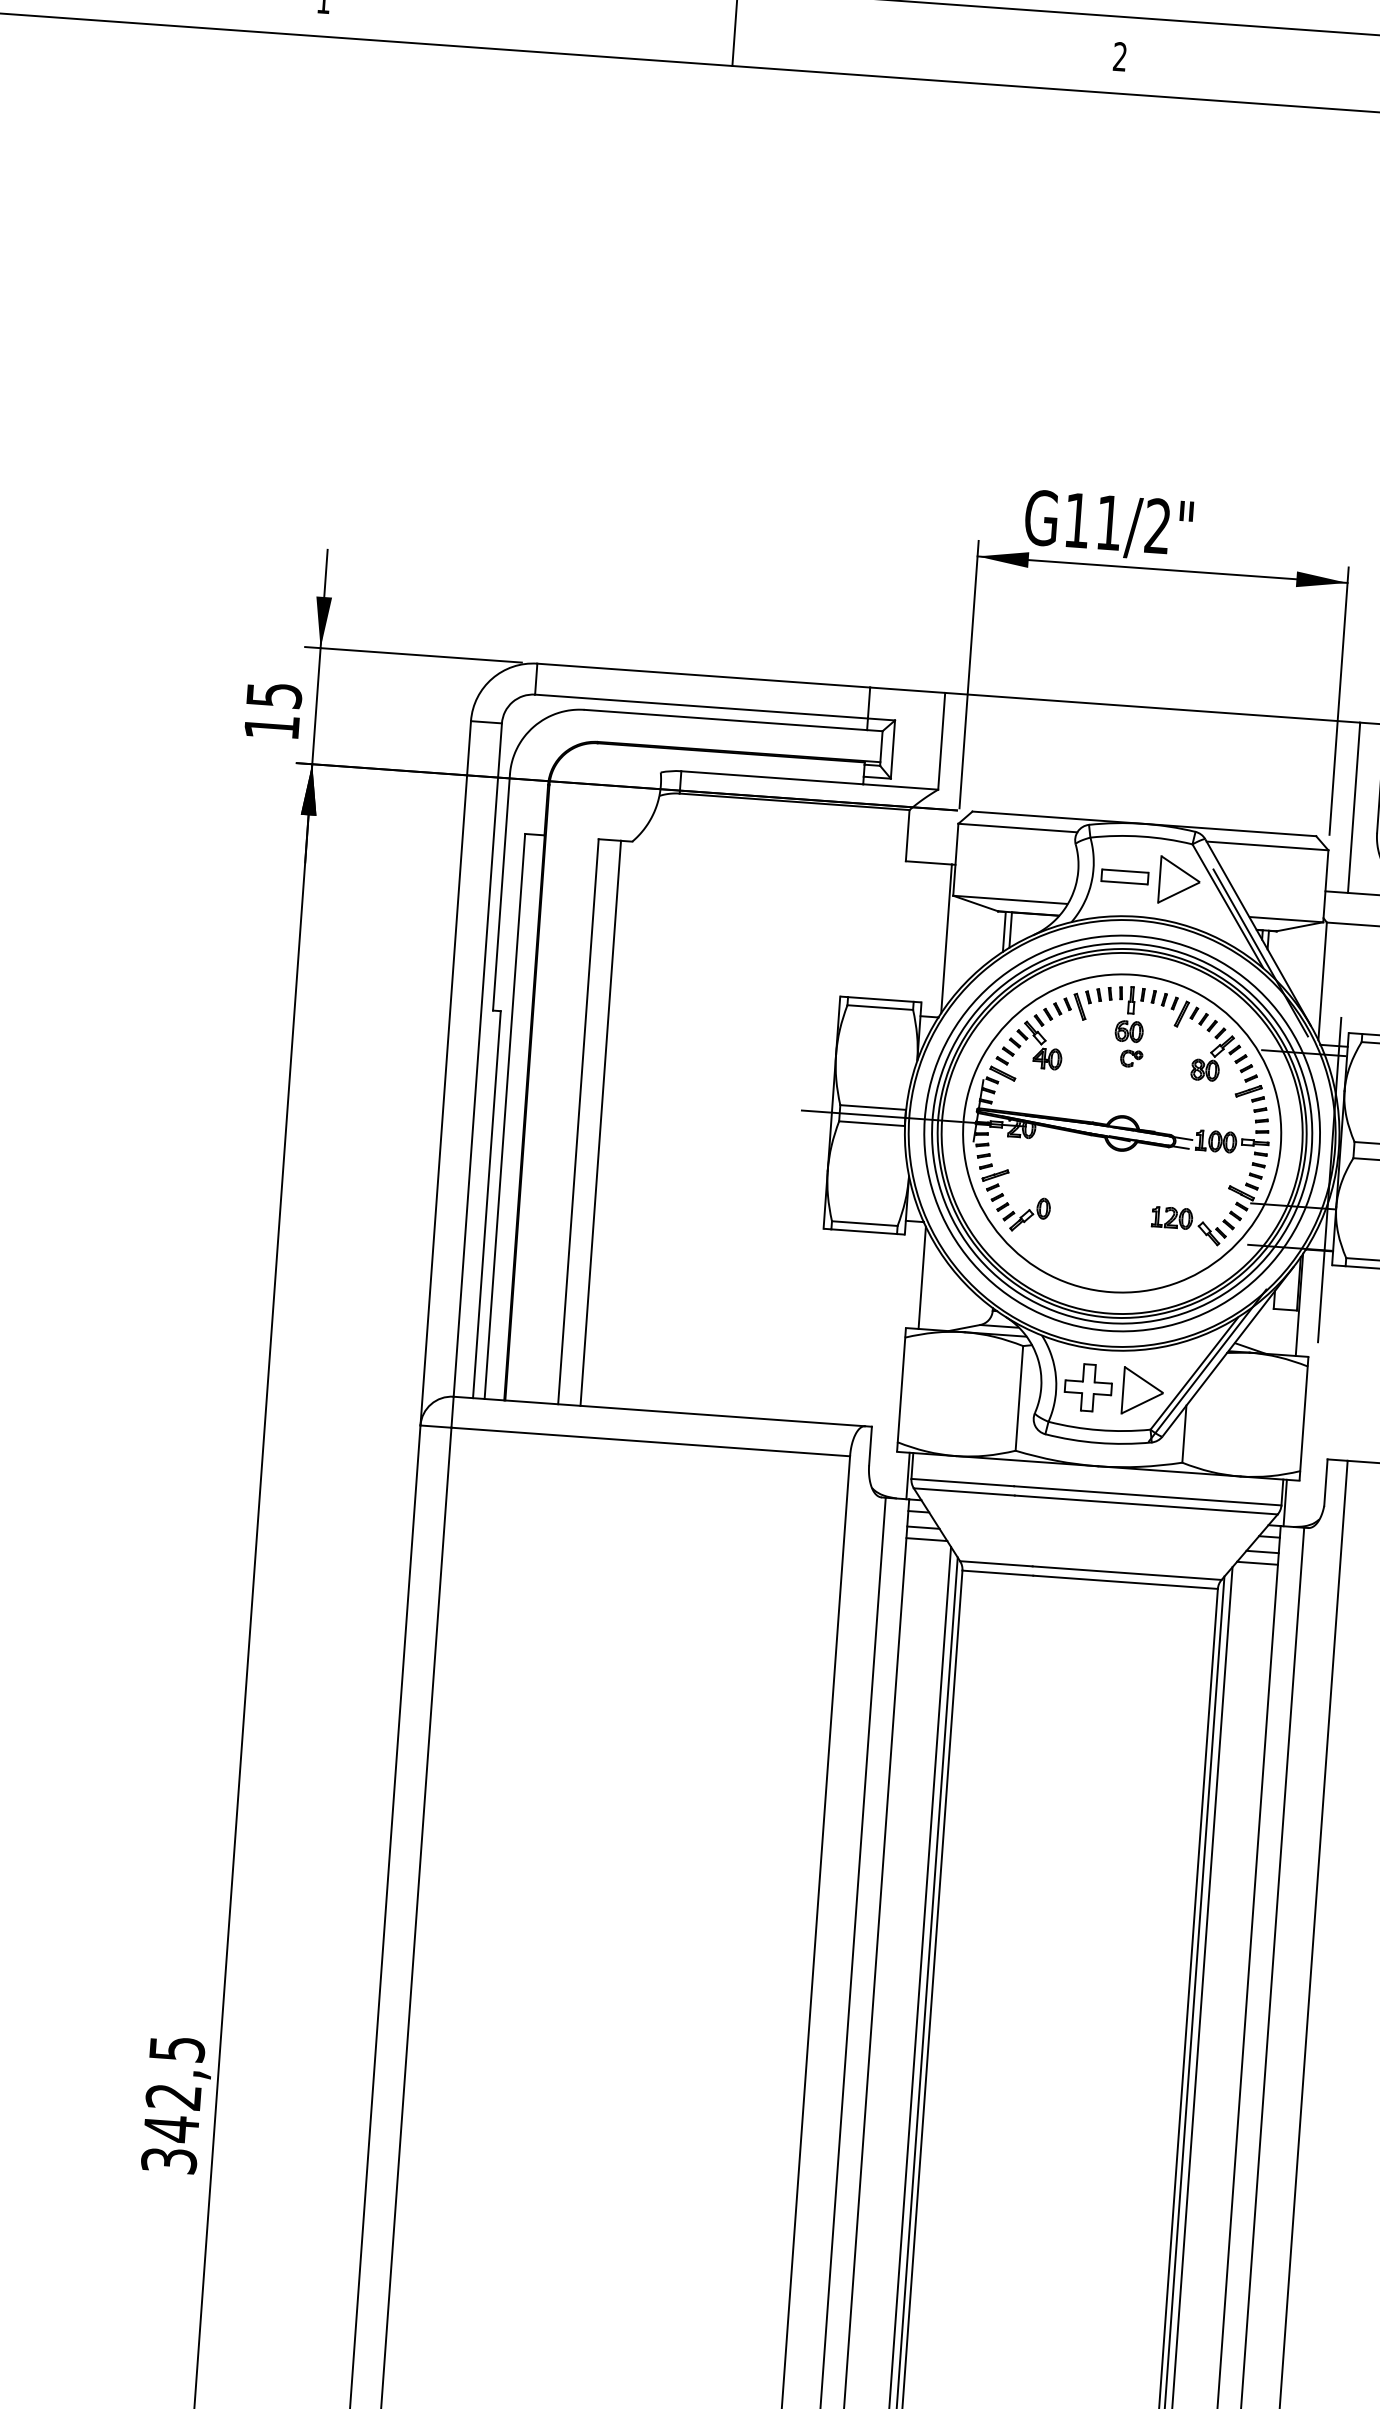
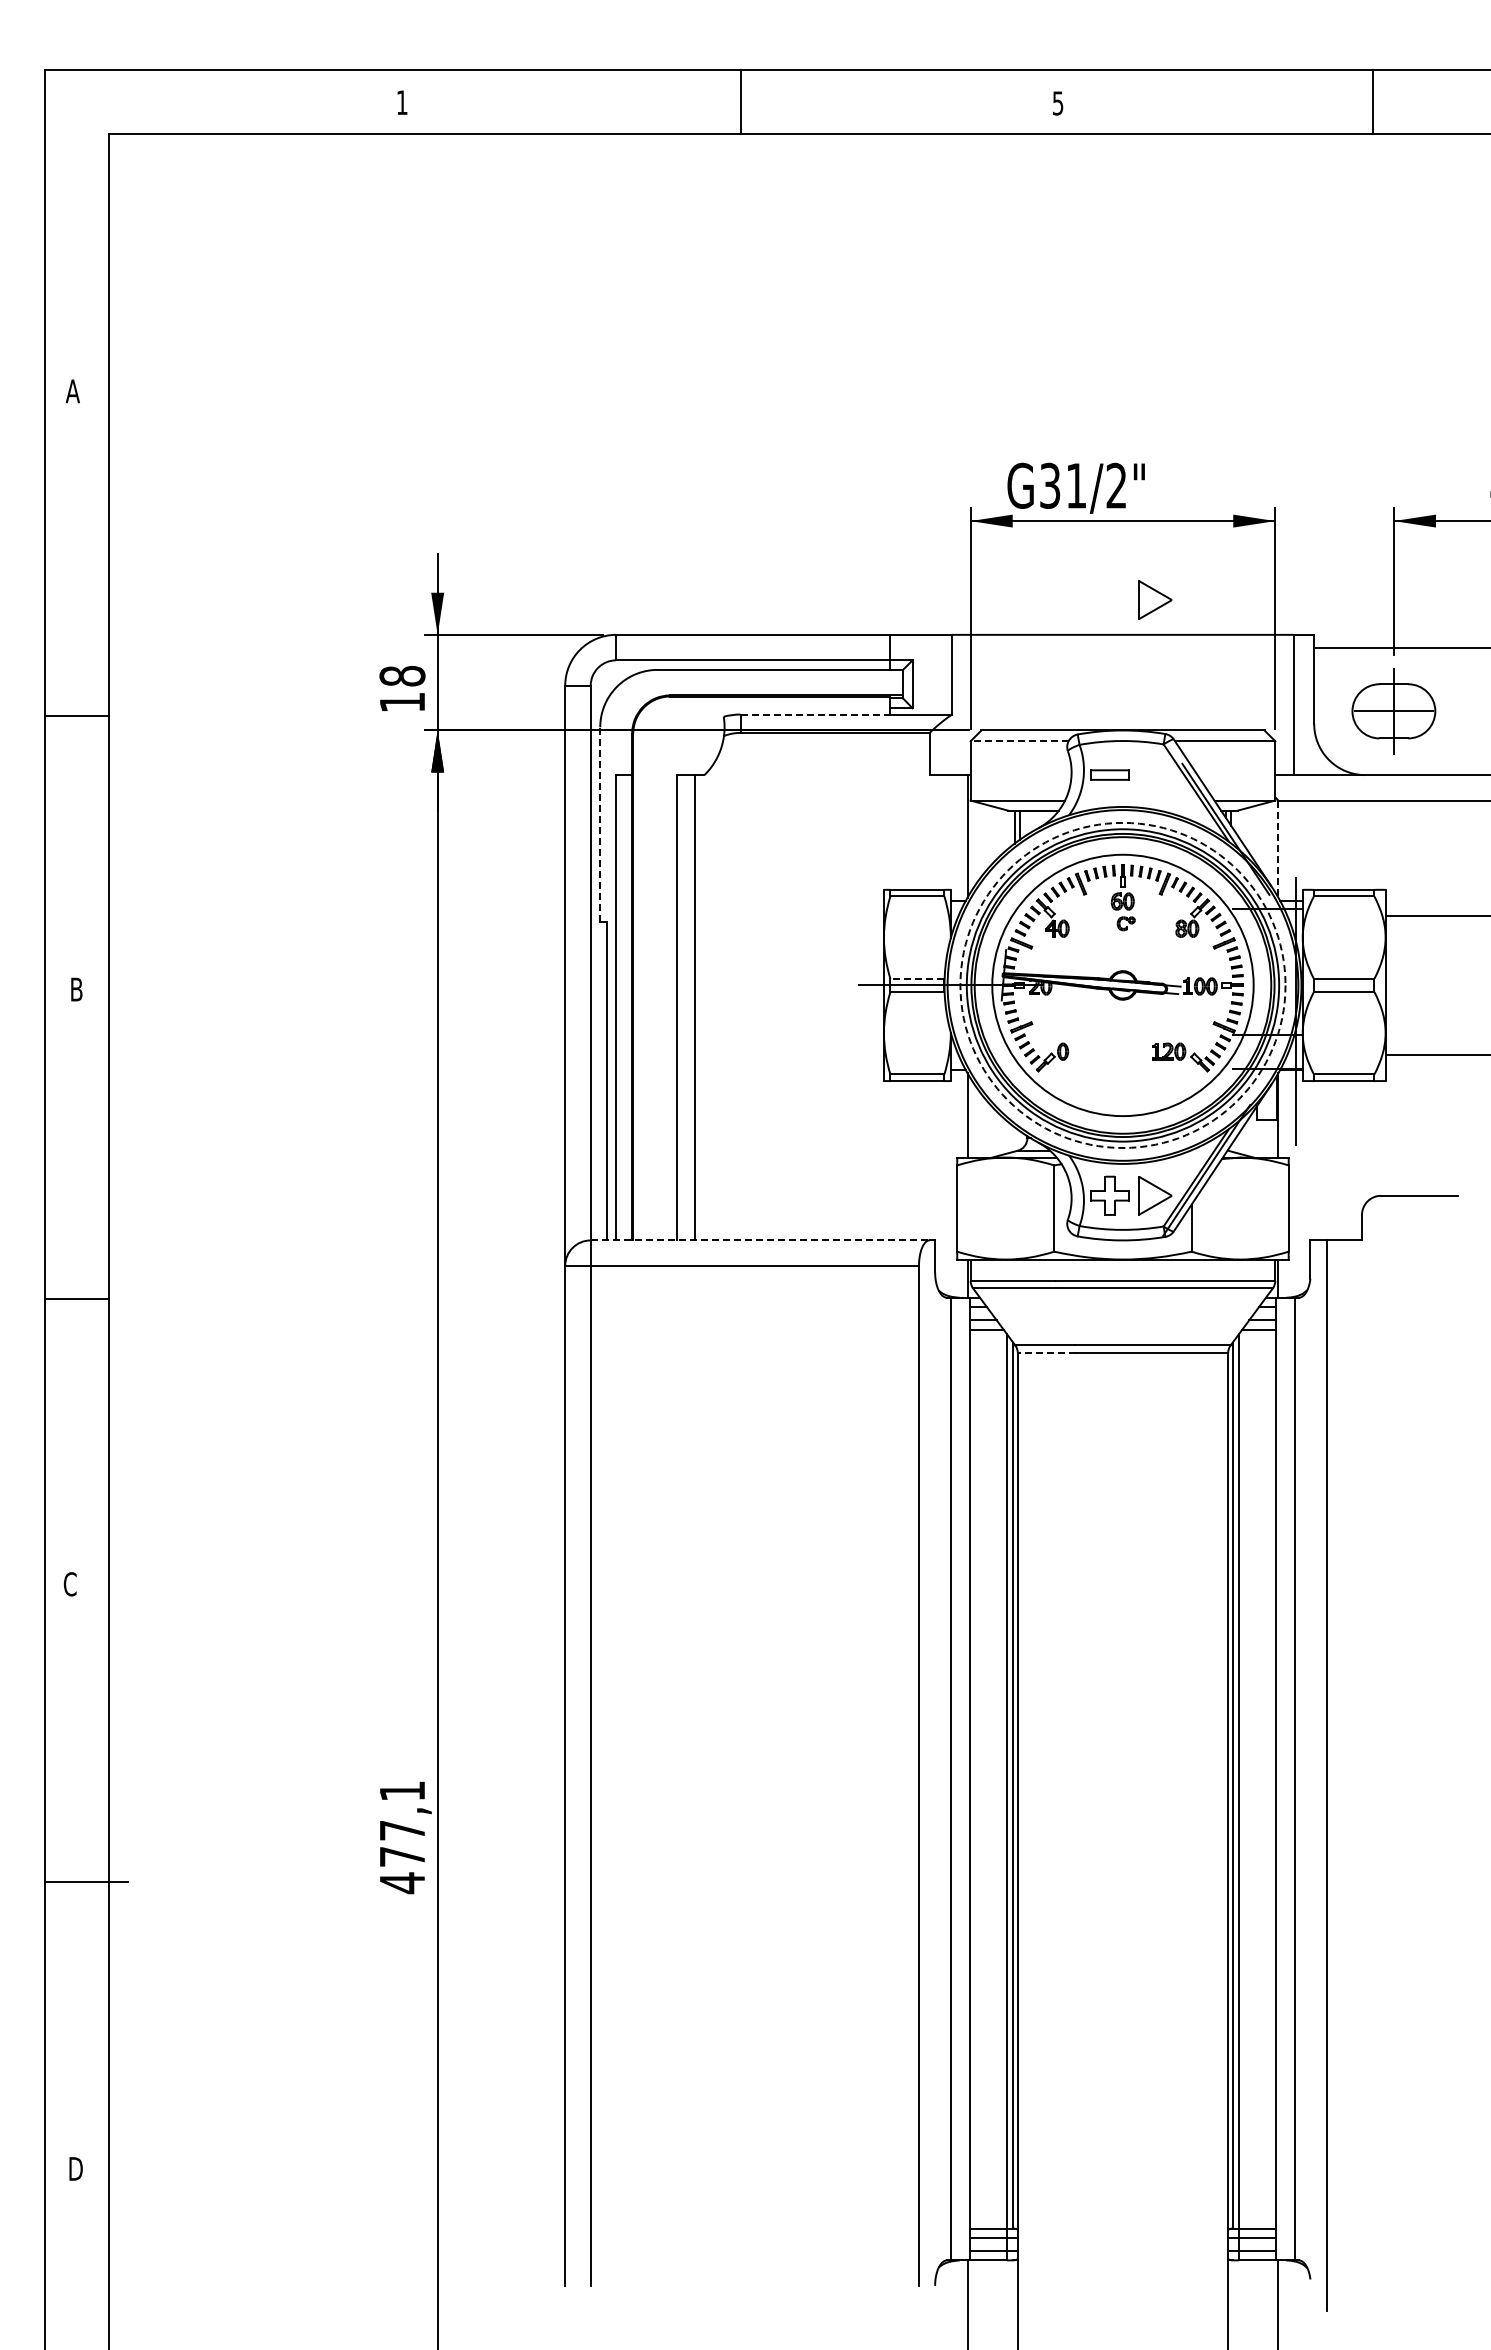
text: (1119, 56) -> (1057, 103), 2 -> 5
text: (1077, 520) -> (1050, 485), G11/2" -> G31/2"
text: (274, 695) -> (402, 676), 15 -> 18
line: (772, 777) -> (815, 714), solid -> dashed
line: (1017, 828) -> (1019, 741), solid -> dashed
part: (1180, 880) -> (1155, 599), moved
line: (501, 892) -> (600, 824), solid -> dashed
line: (1322, 981) -> (1278, 849), solid -> dashed
line: (872, 1107) -> (916, 978), solid -> dashed
circle: (1121, 1133) -> (1122, 985), solid -> dashed
line: (659, 1411) -> (760, 1240), solid -> dashed
line: (997, 1573) -> (1046, 1353), solid -> dashed
text: (173, 2105) -> (402, 1837), 342,5 -> 477,1

